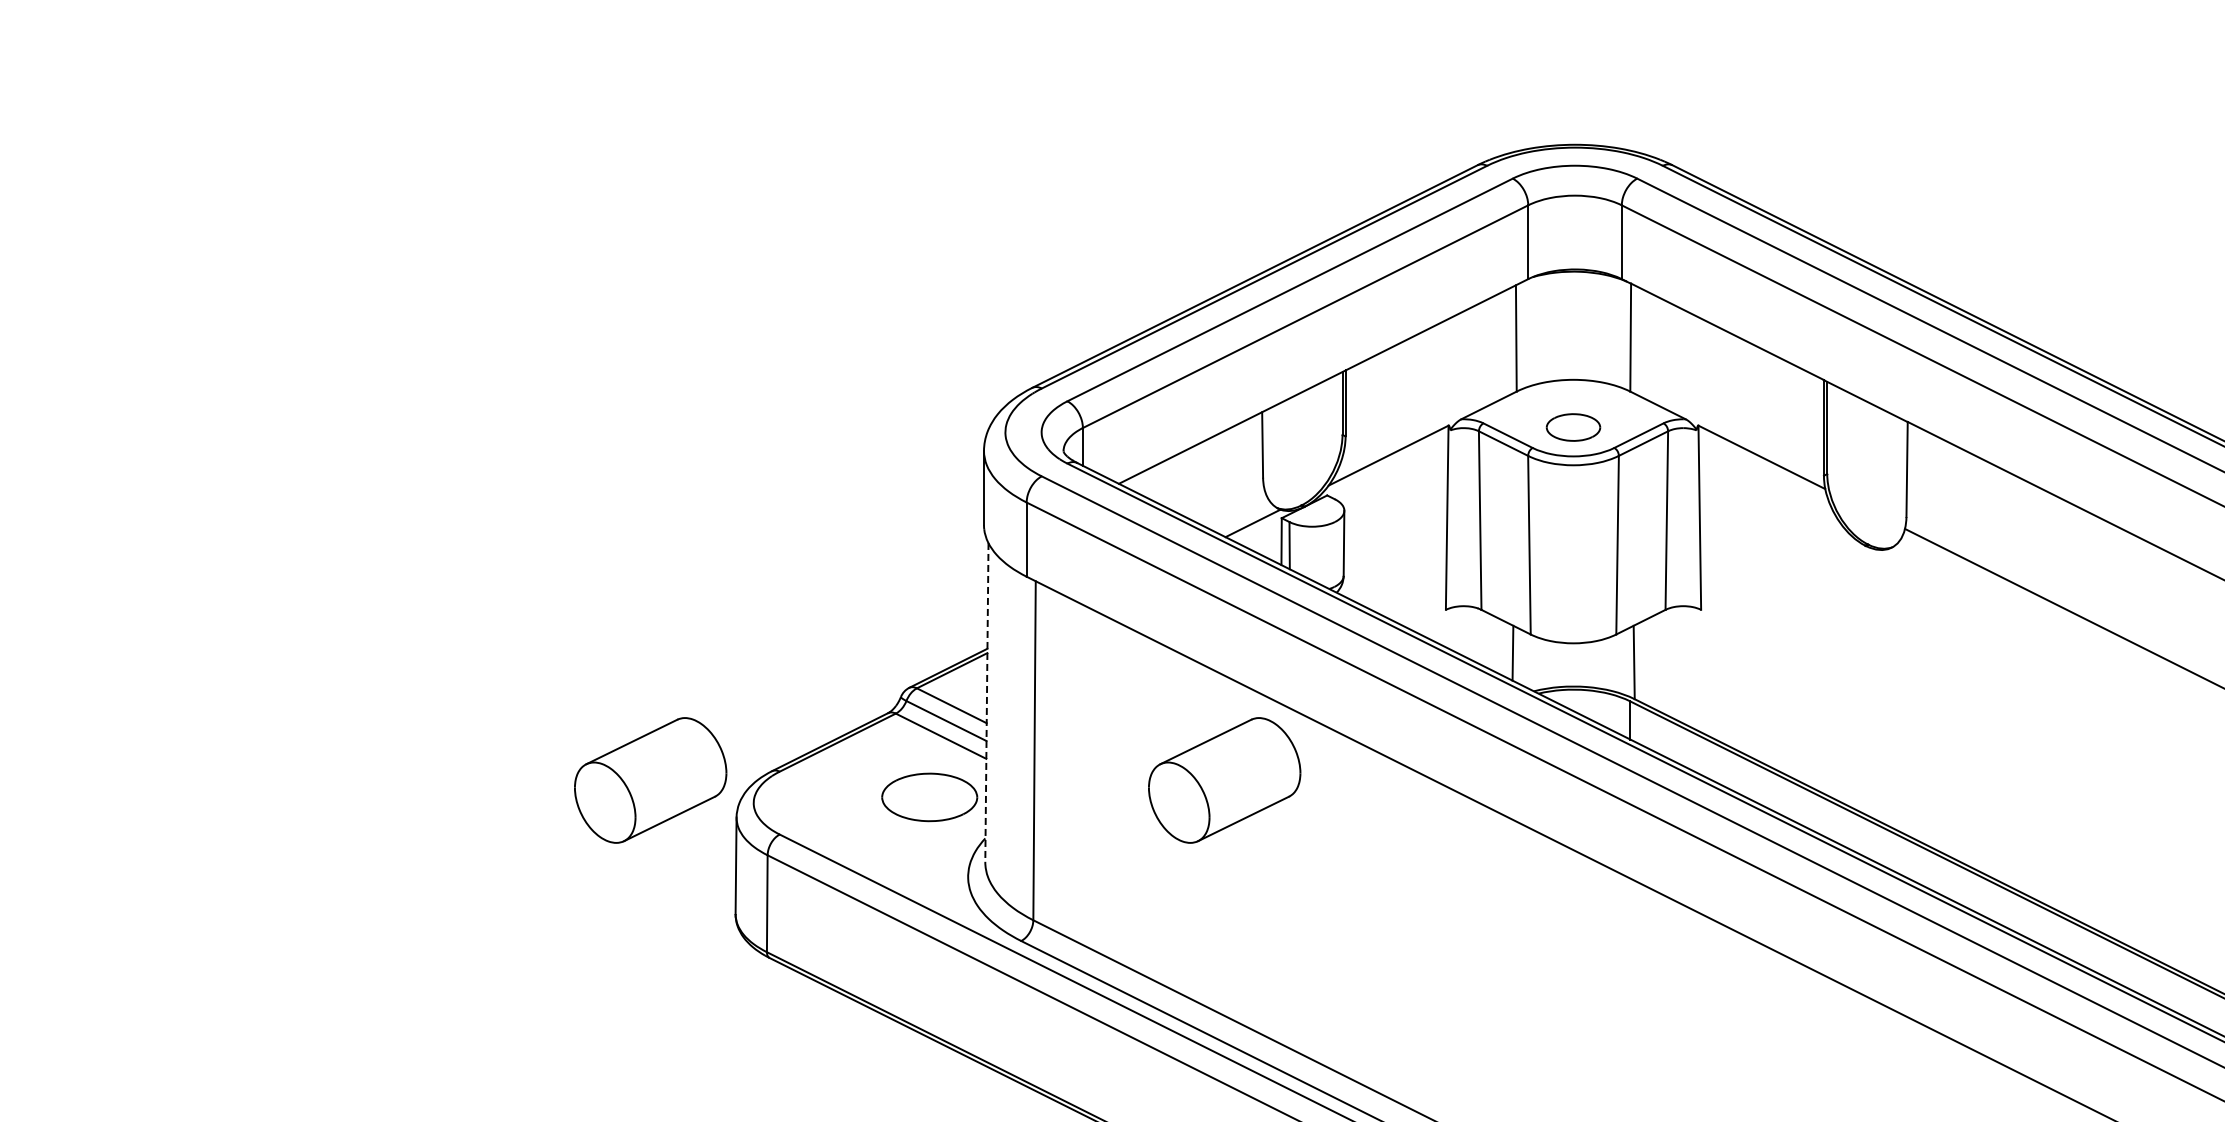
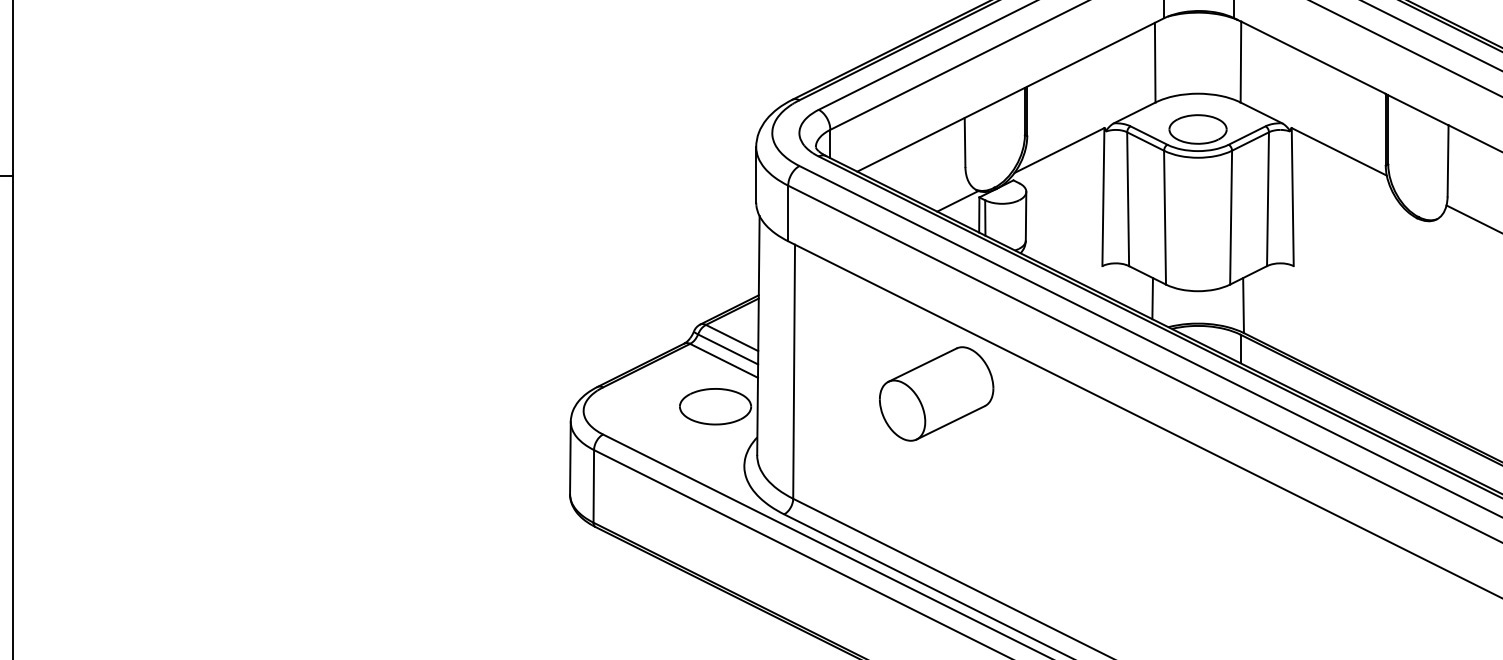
part: (1573, 427) -> (1198, 129), size x1.43
line: (986, 702) -> (758, 335), dashed -> solid
part: (650, 780) -> (506, 394), removed

